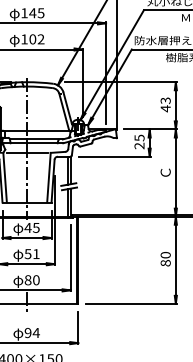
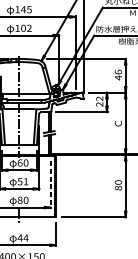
text: (165, 100) -> (118, 72), 43 -> 46
text: (139, 137) -> (99, 98), 25 -> 22
text: (31, 227) -> (22, 162), 45 -> 60
line: (70, 258) -> (50, 184), solid -> dashed
text: (27, 332) -> (19, 237), 94 -> 44

